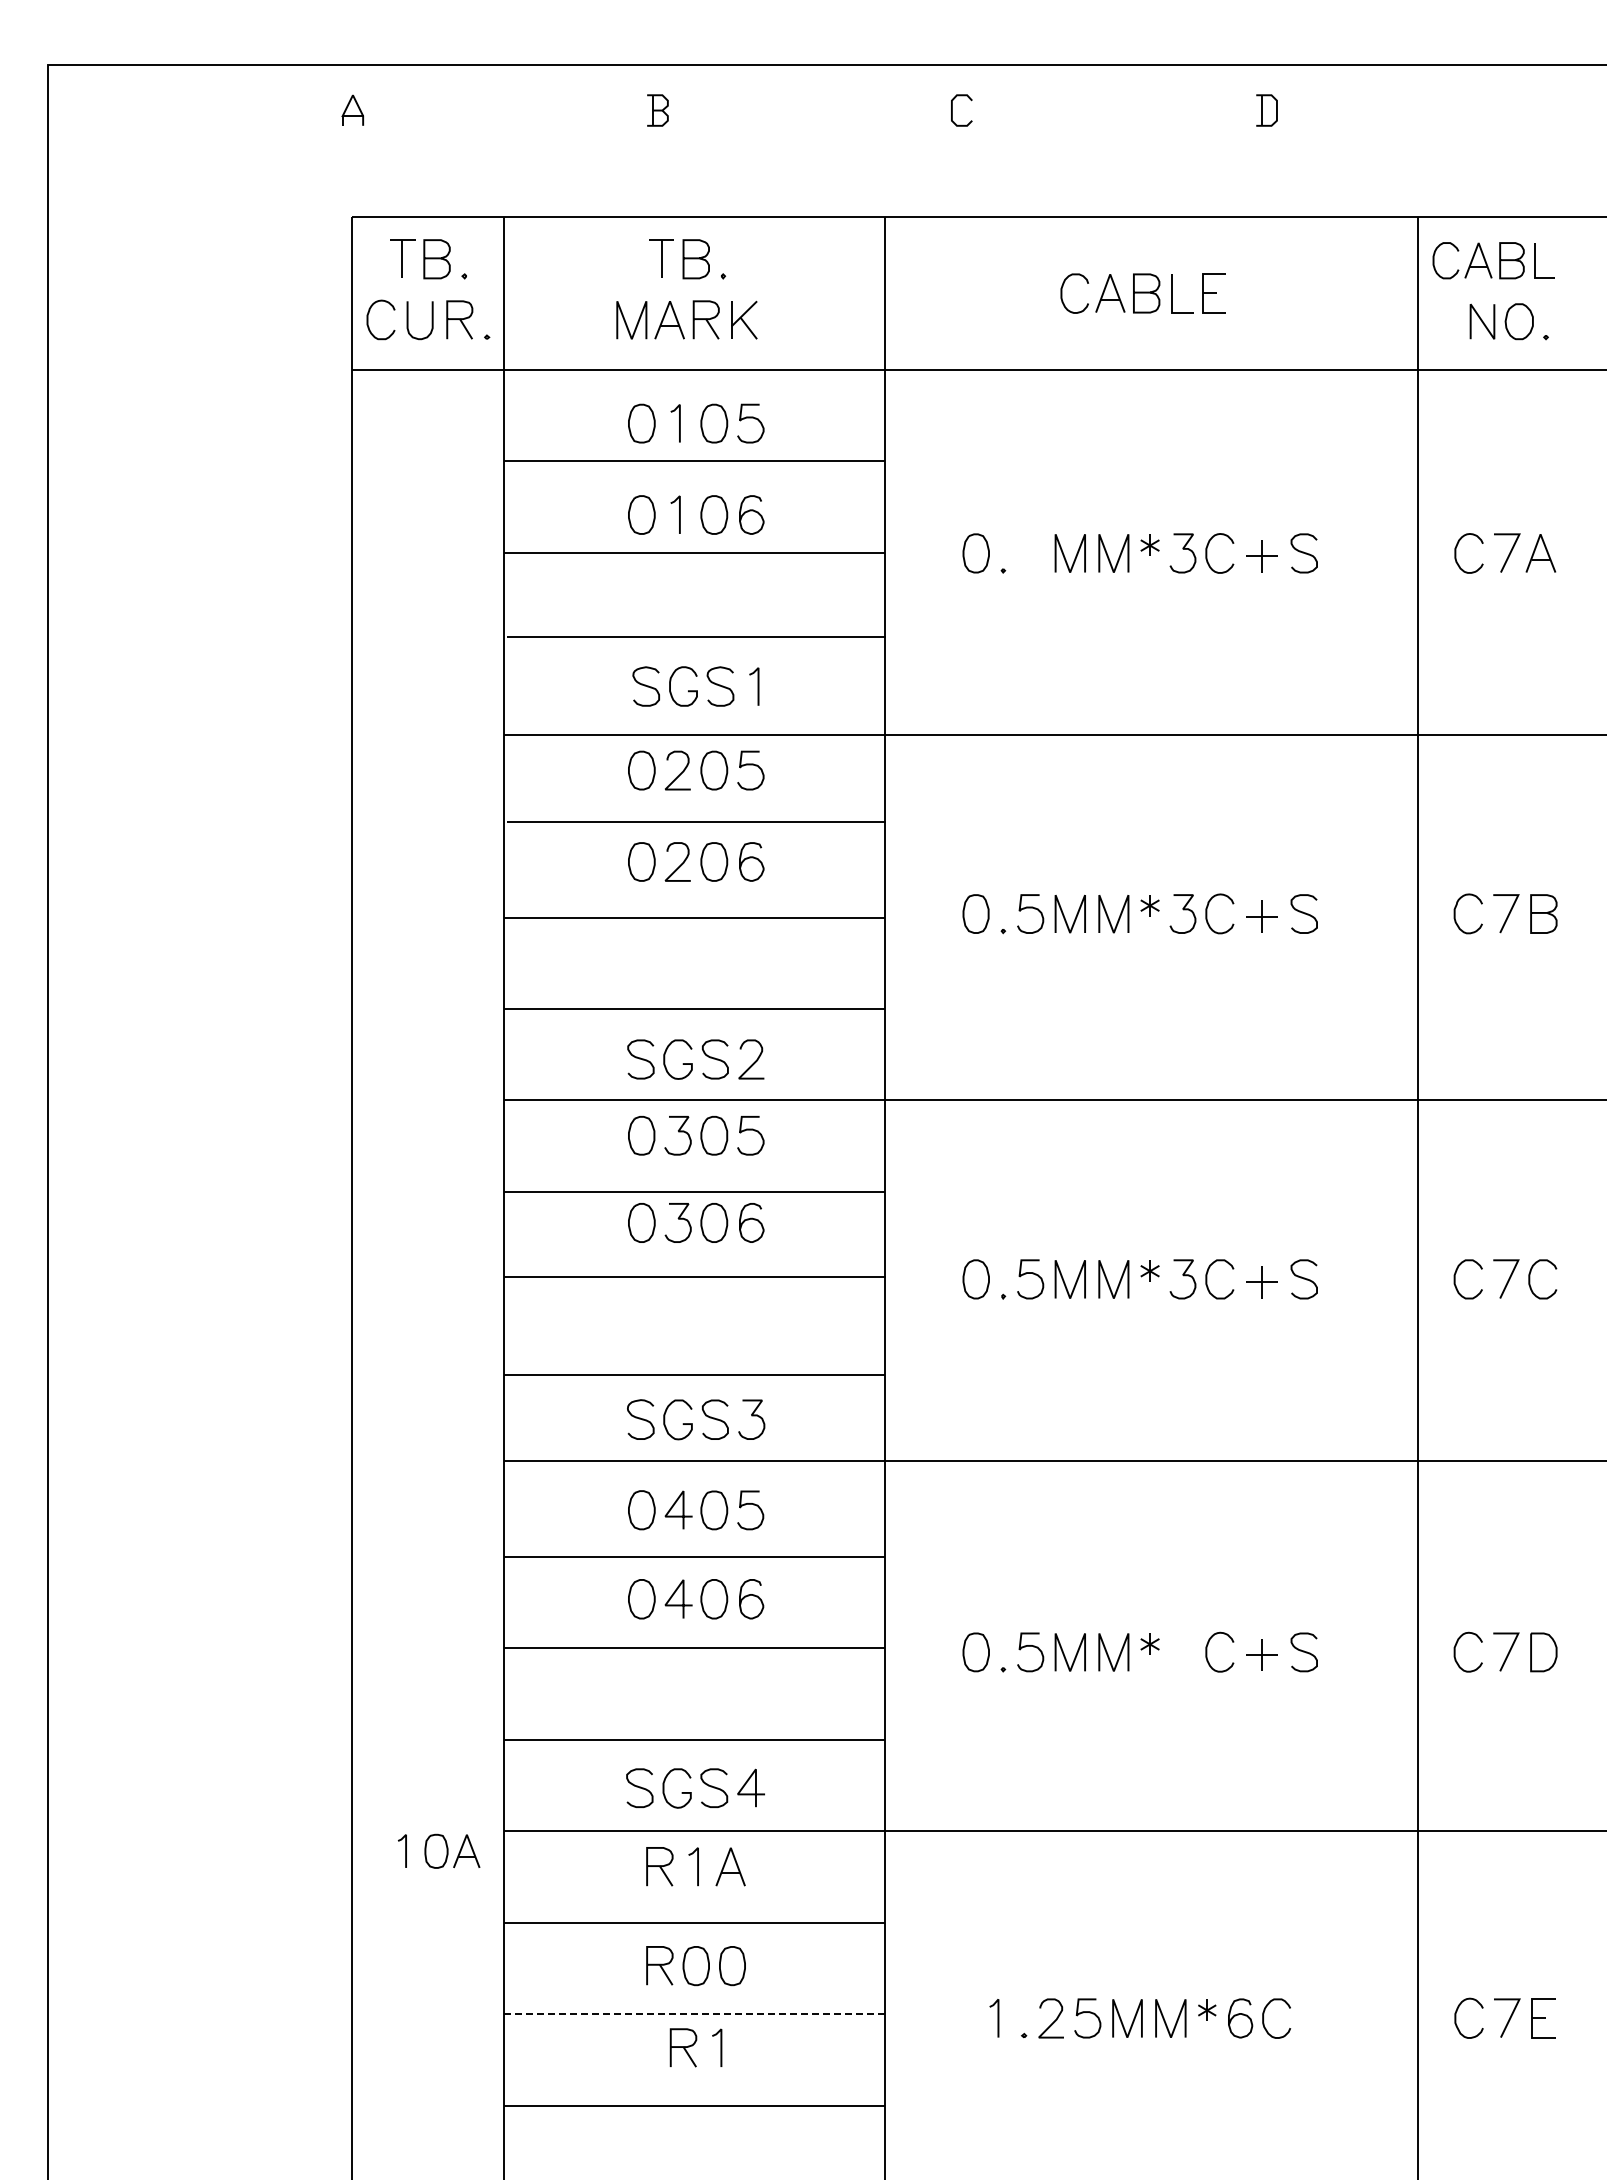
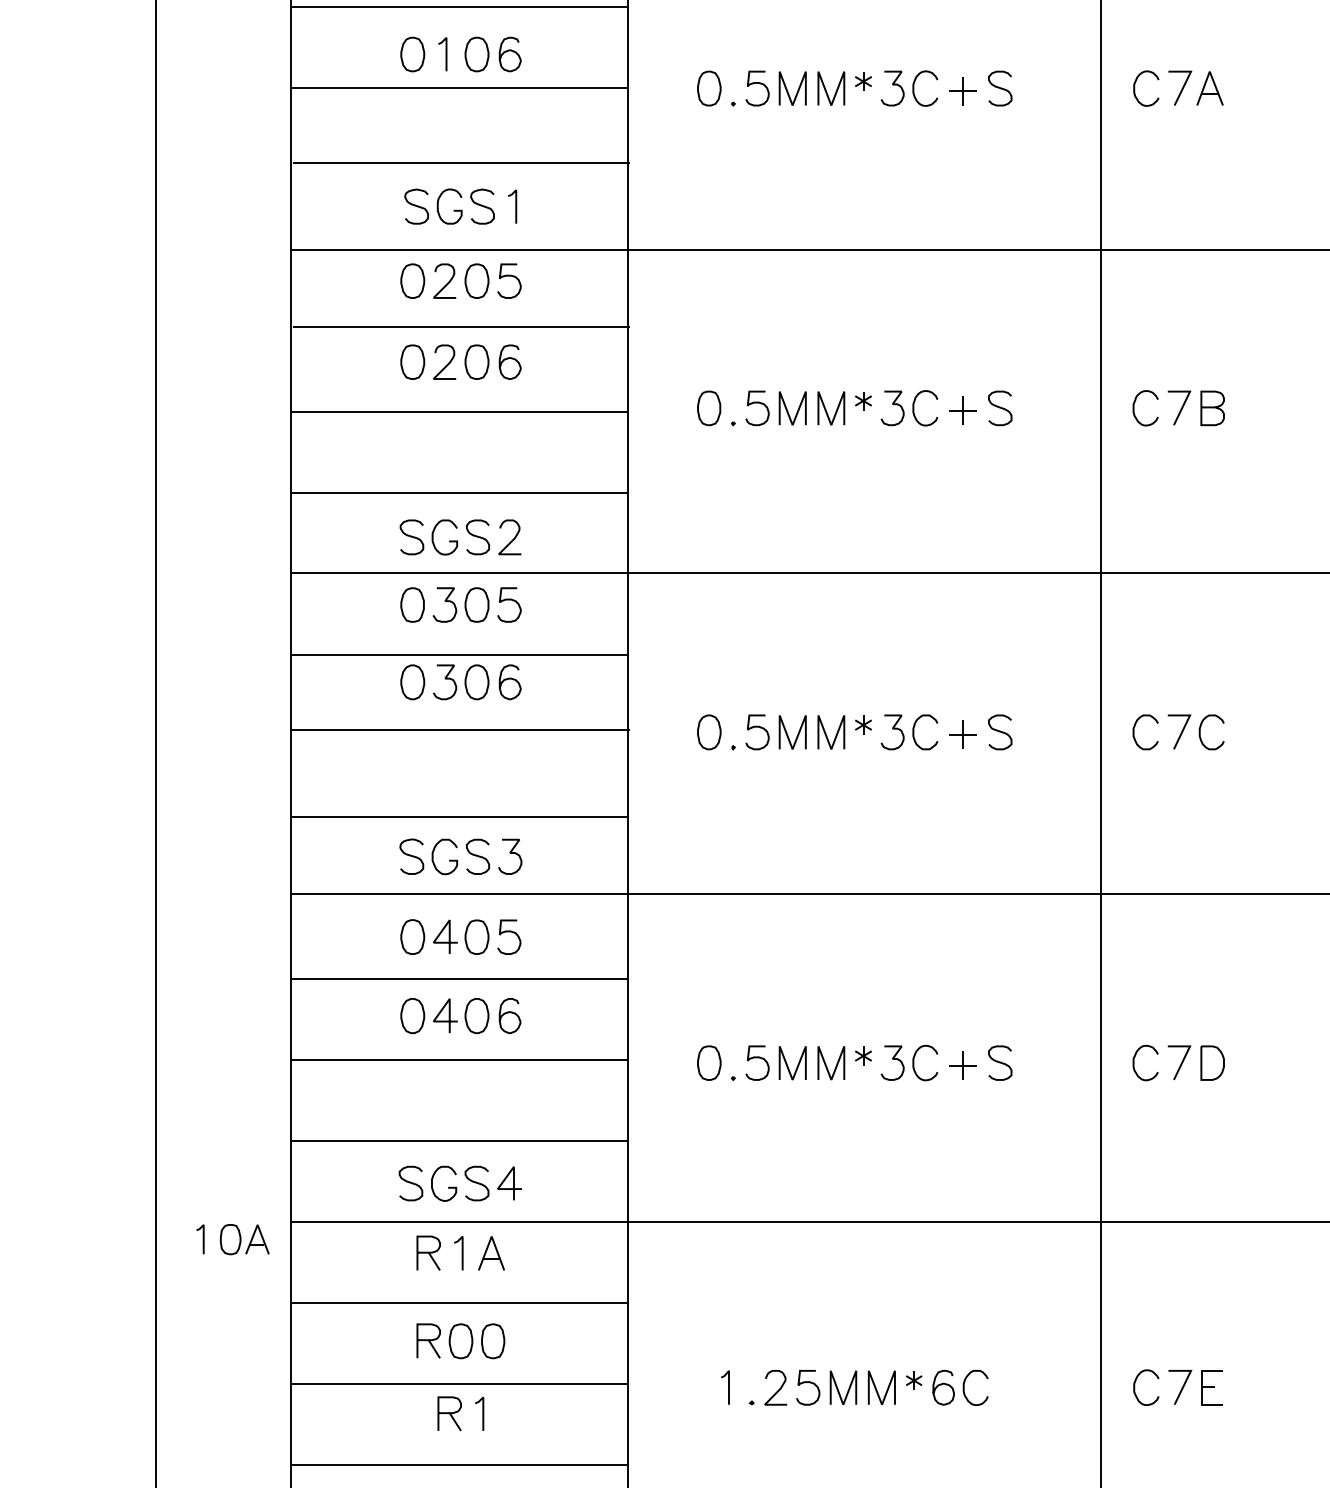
curve: (1032, 548) -> (759, 84), added
curve: (1183, 1648) -> (893, 1059), added
line: (695, 2014) -> (460, 1384), dashed -> solid

